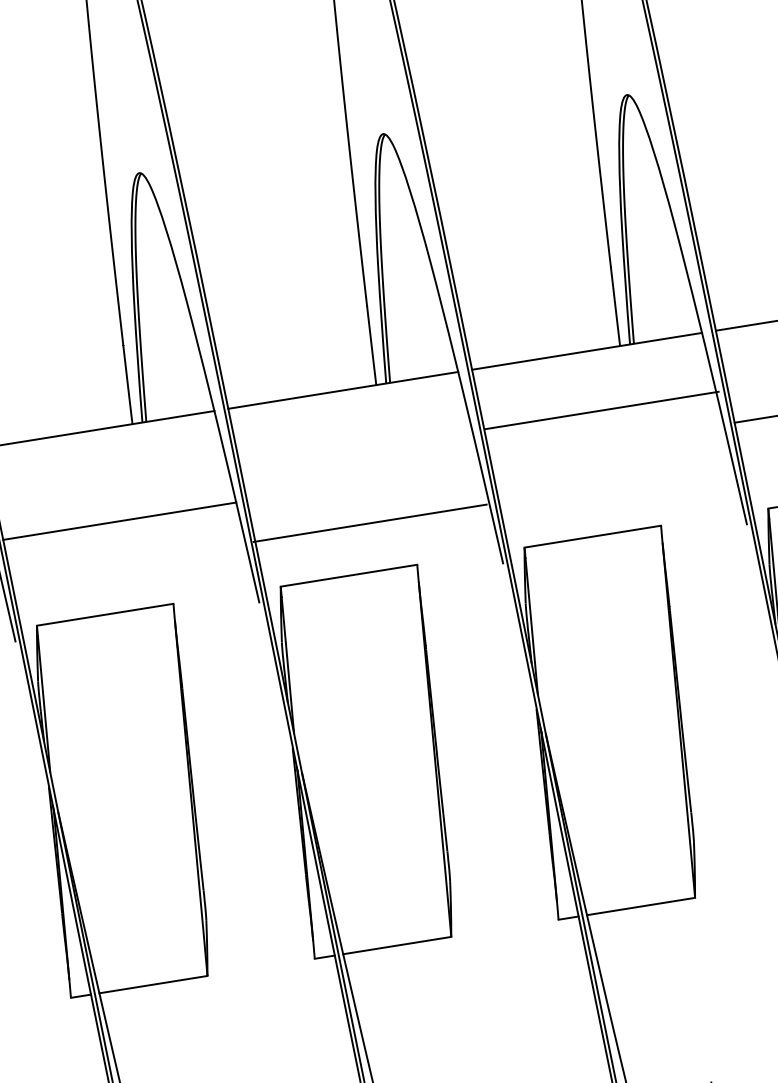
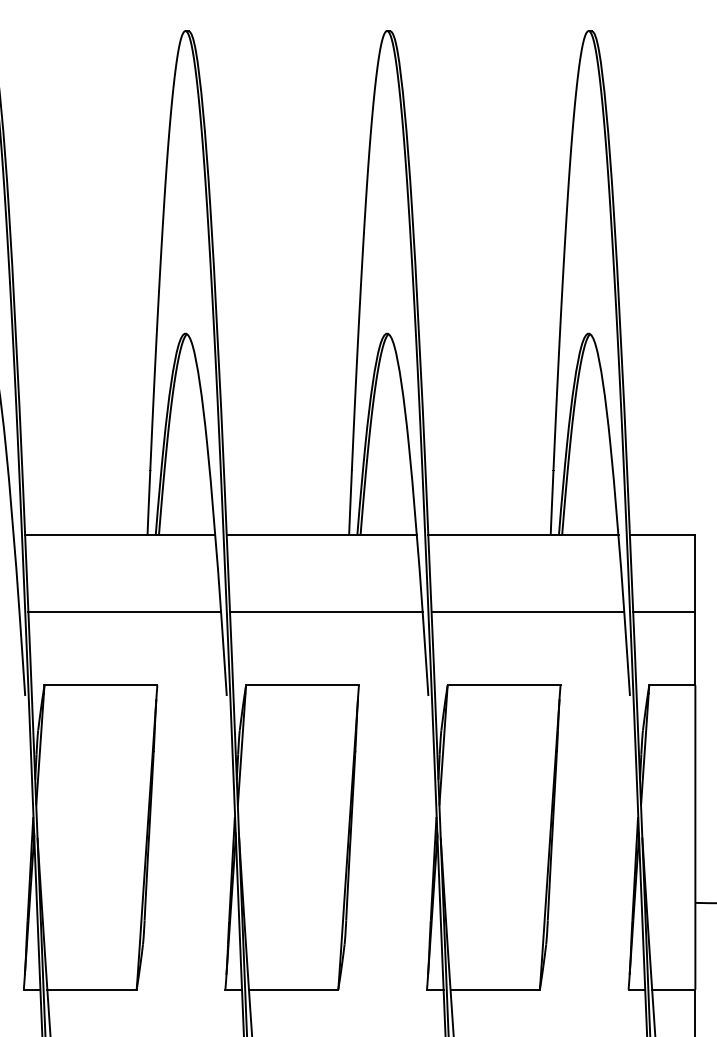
line: (601, 410) -> (527, 611), moved
line: (370, 522) -> (326, 611), moved

